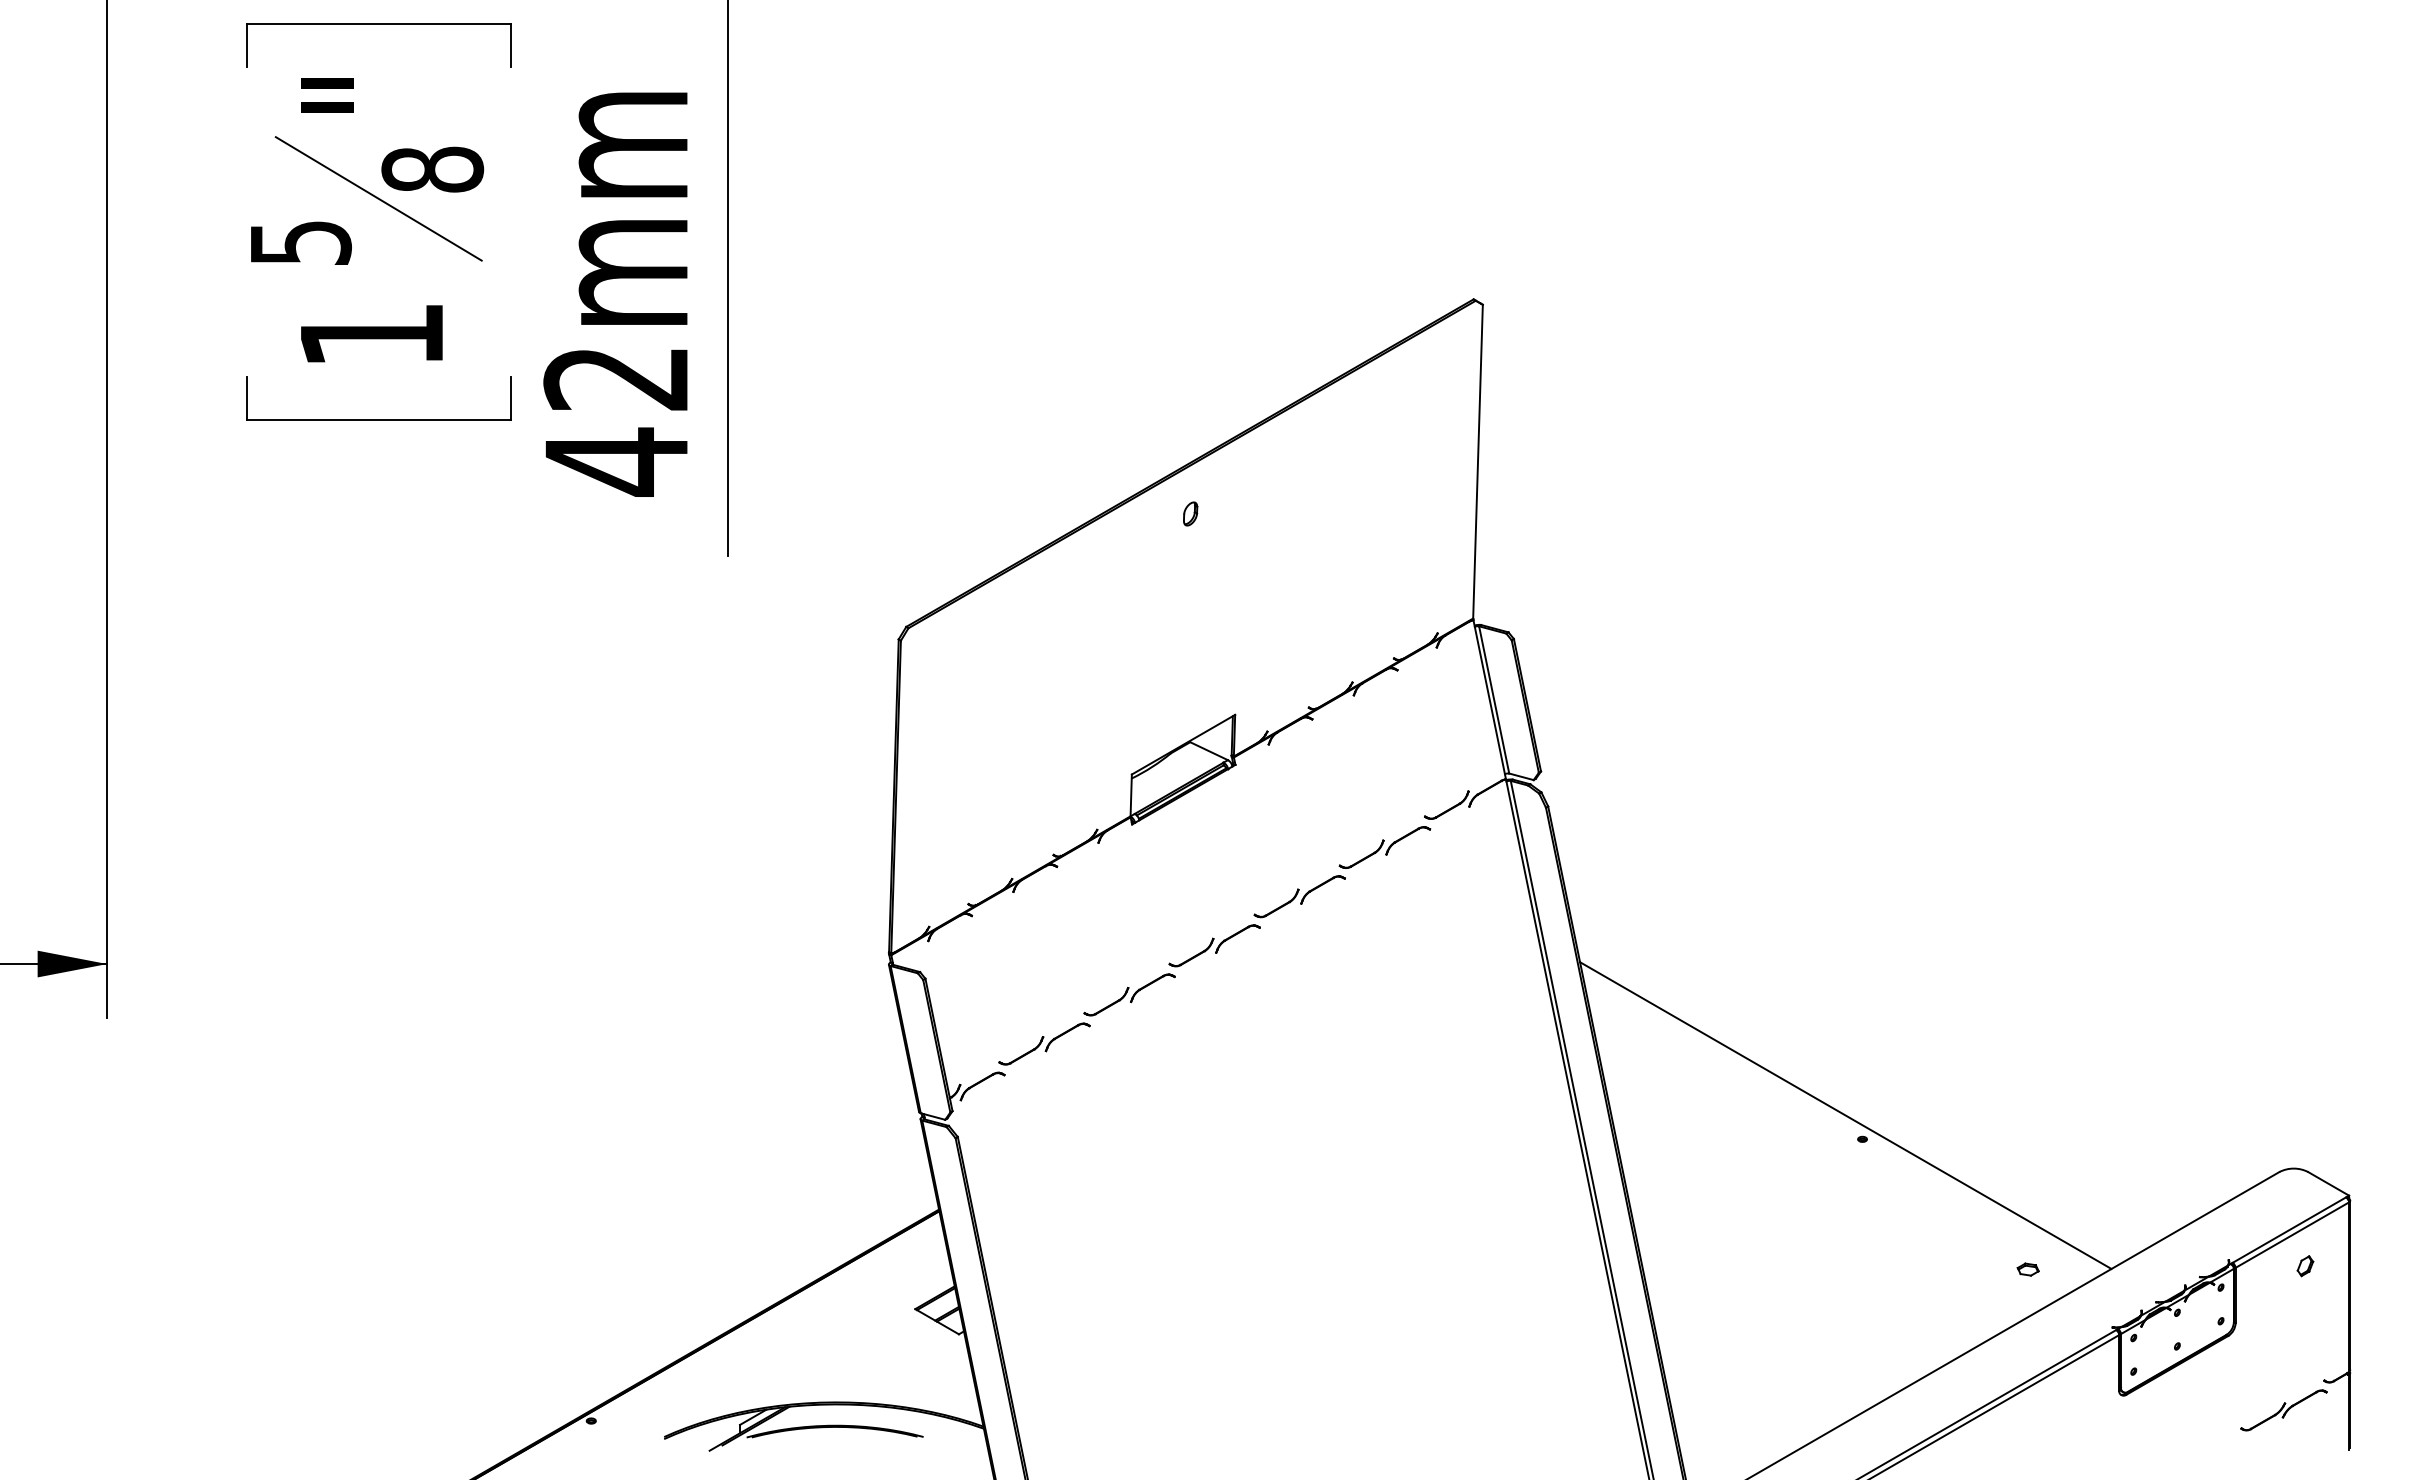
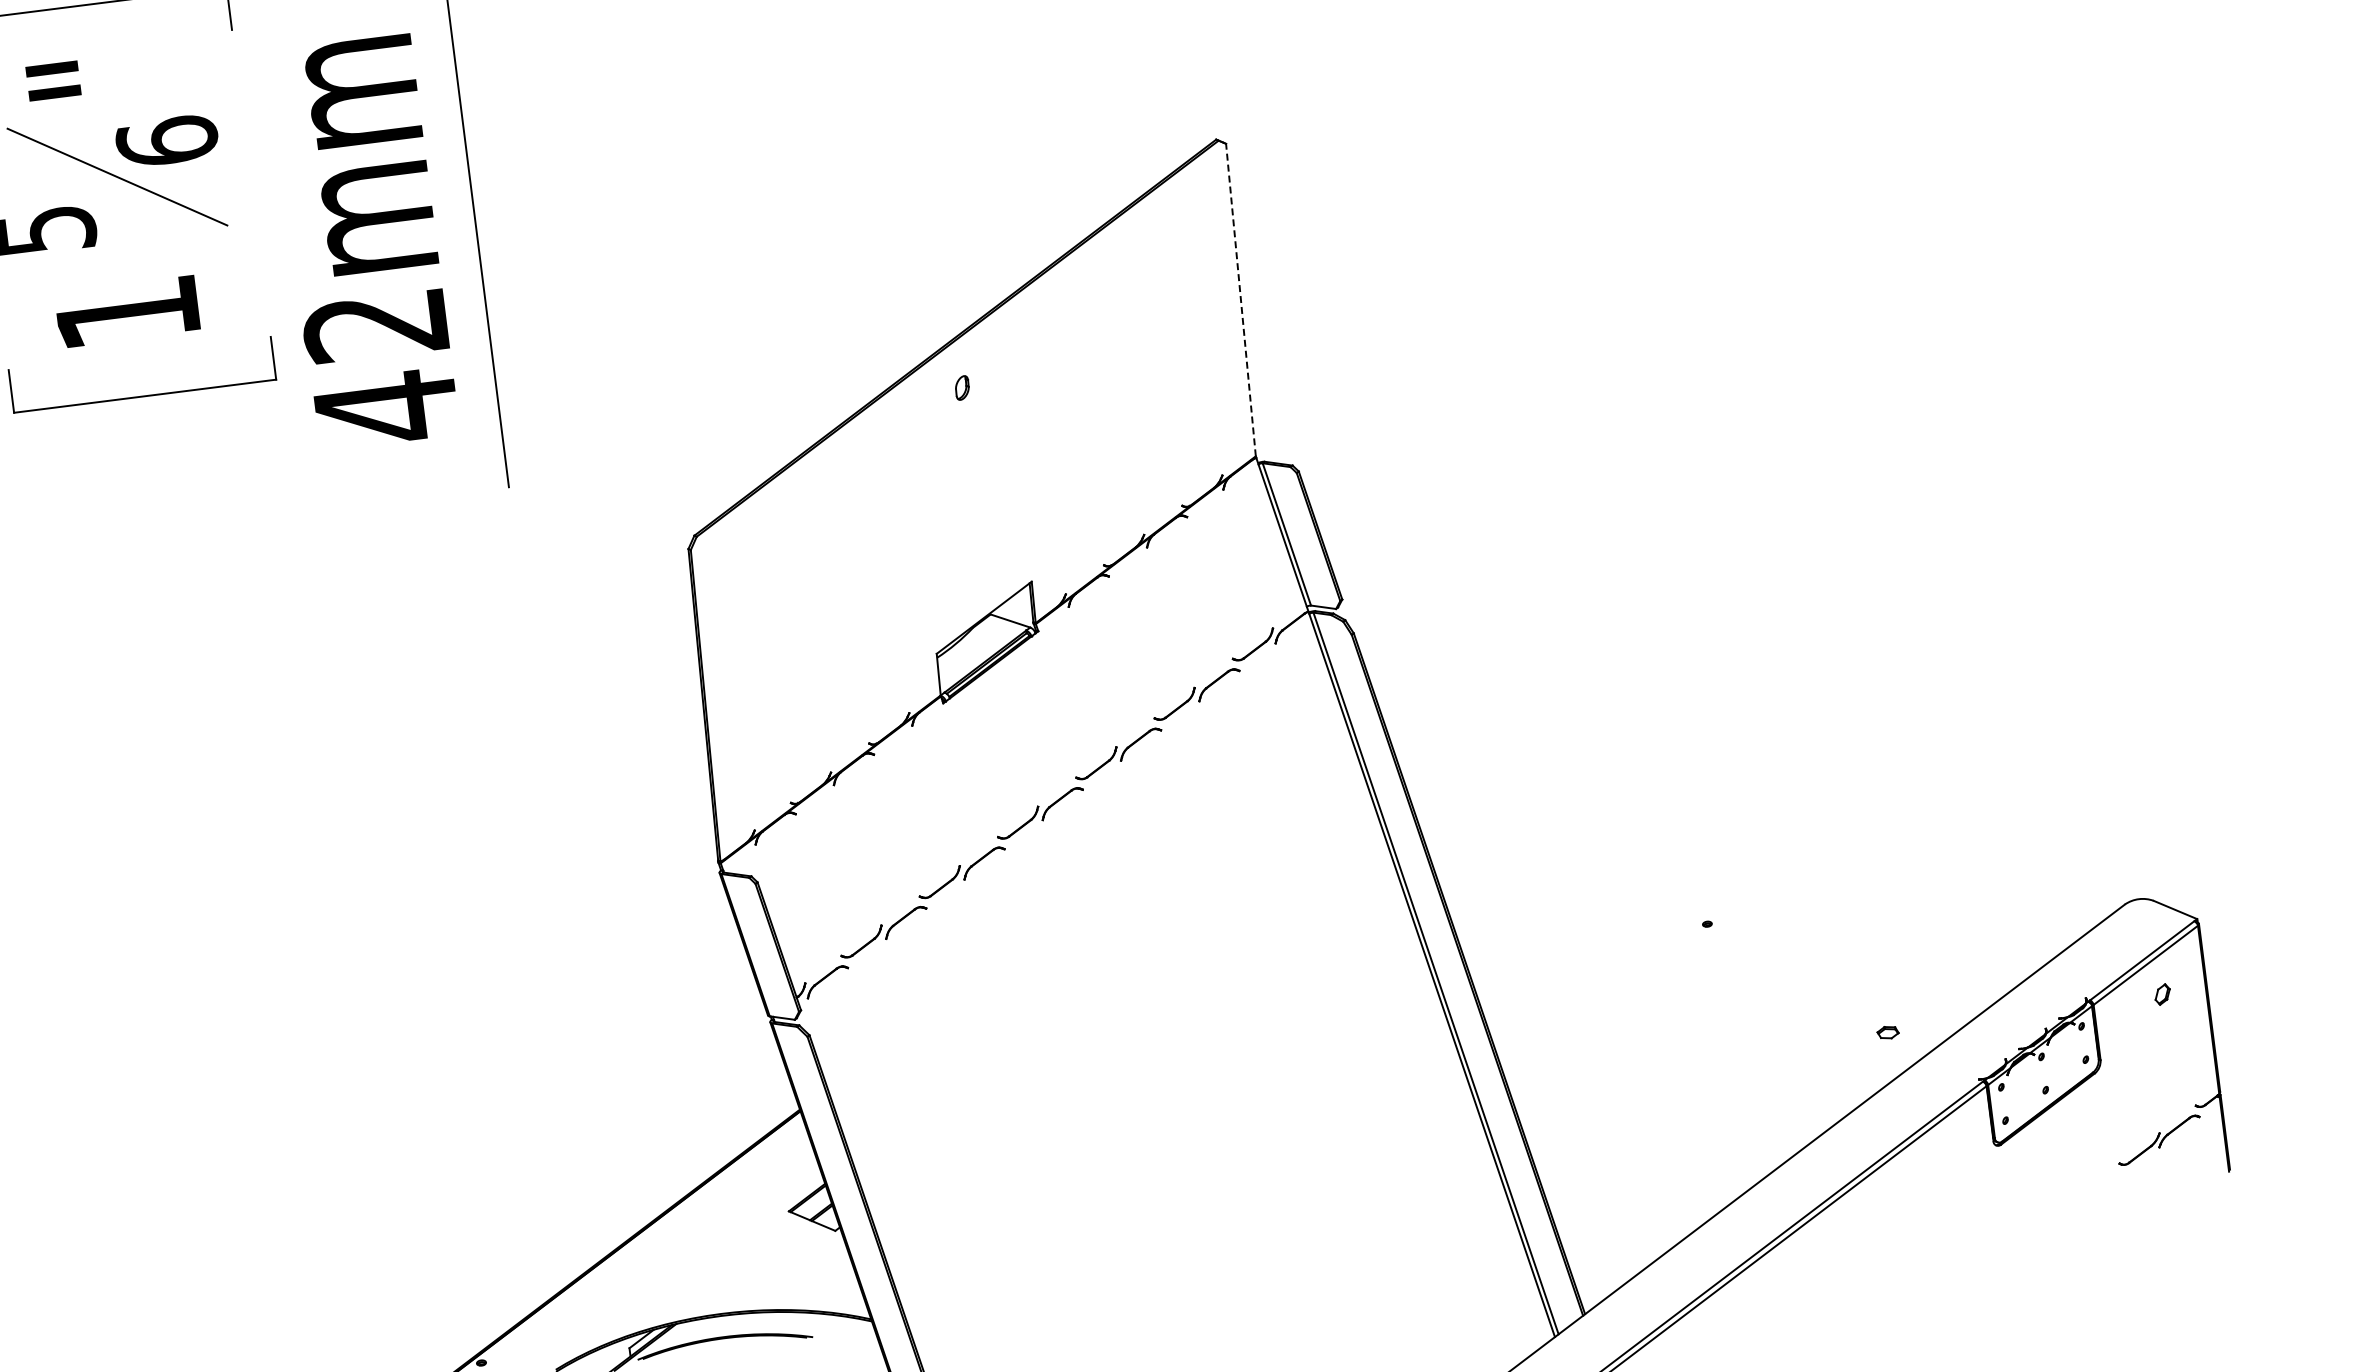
text: (432, 169) -> (167, 141), 8 -> 6
line: (1478, 461) -> (1241, 299), solid -> dashed
line: (1845, 1115) -> (1687, 902), removed

